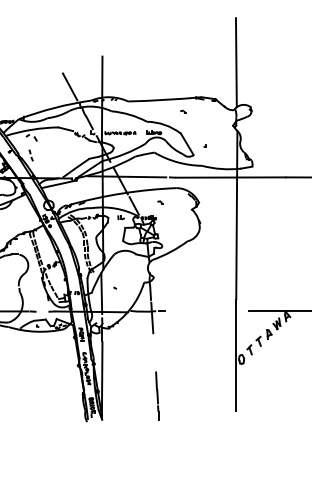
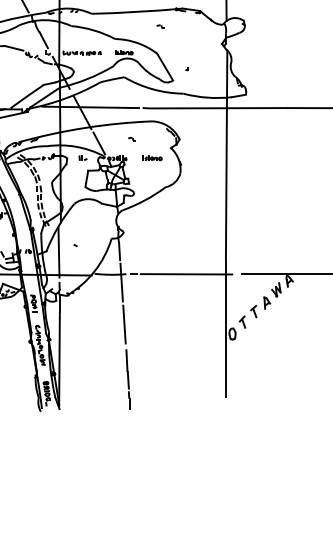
part: (177, 217) -> (152, 157), added
line: (204, 311) -> (186, 274), added
line: (154, 351) -> (124, 324), added

